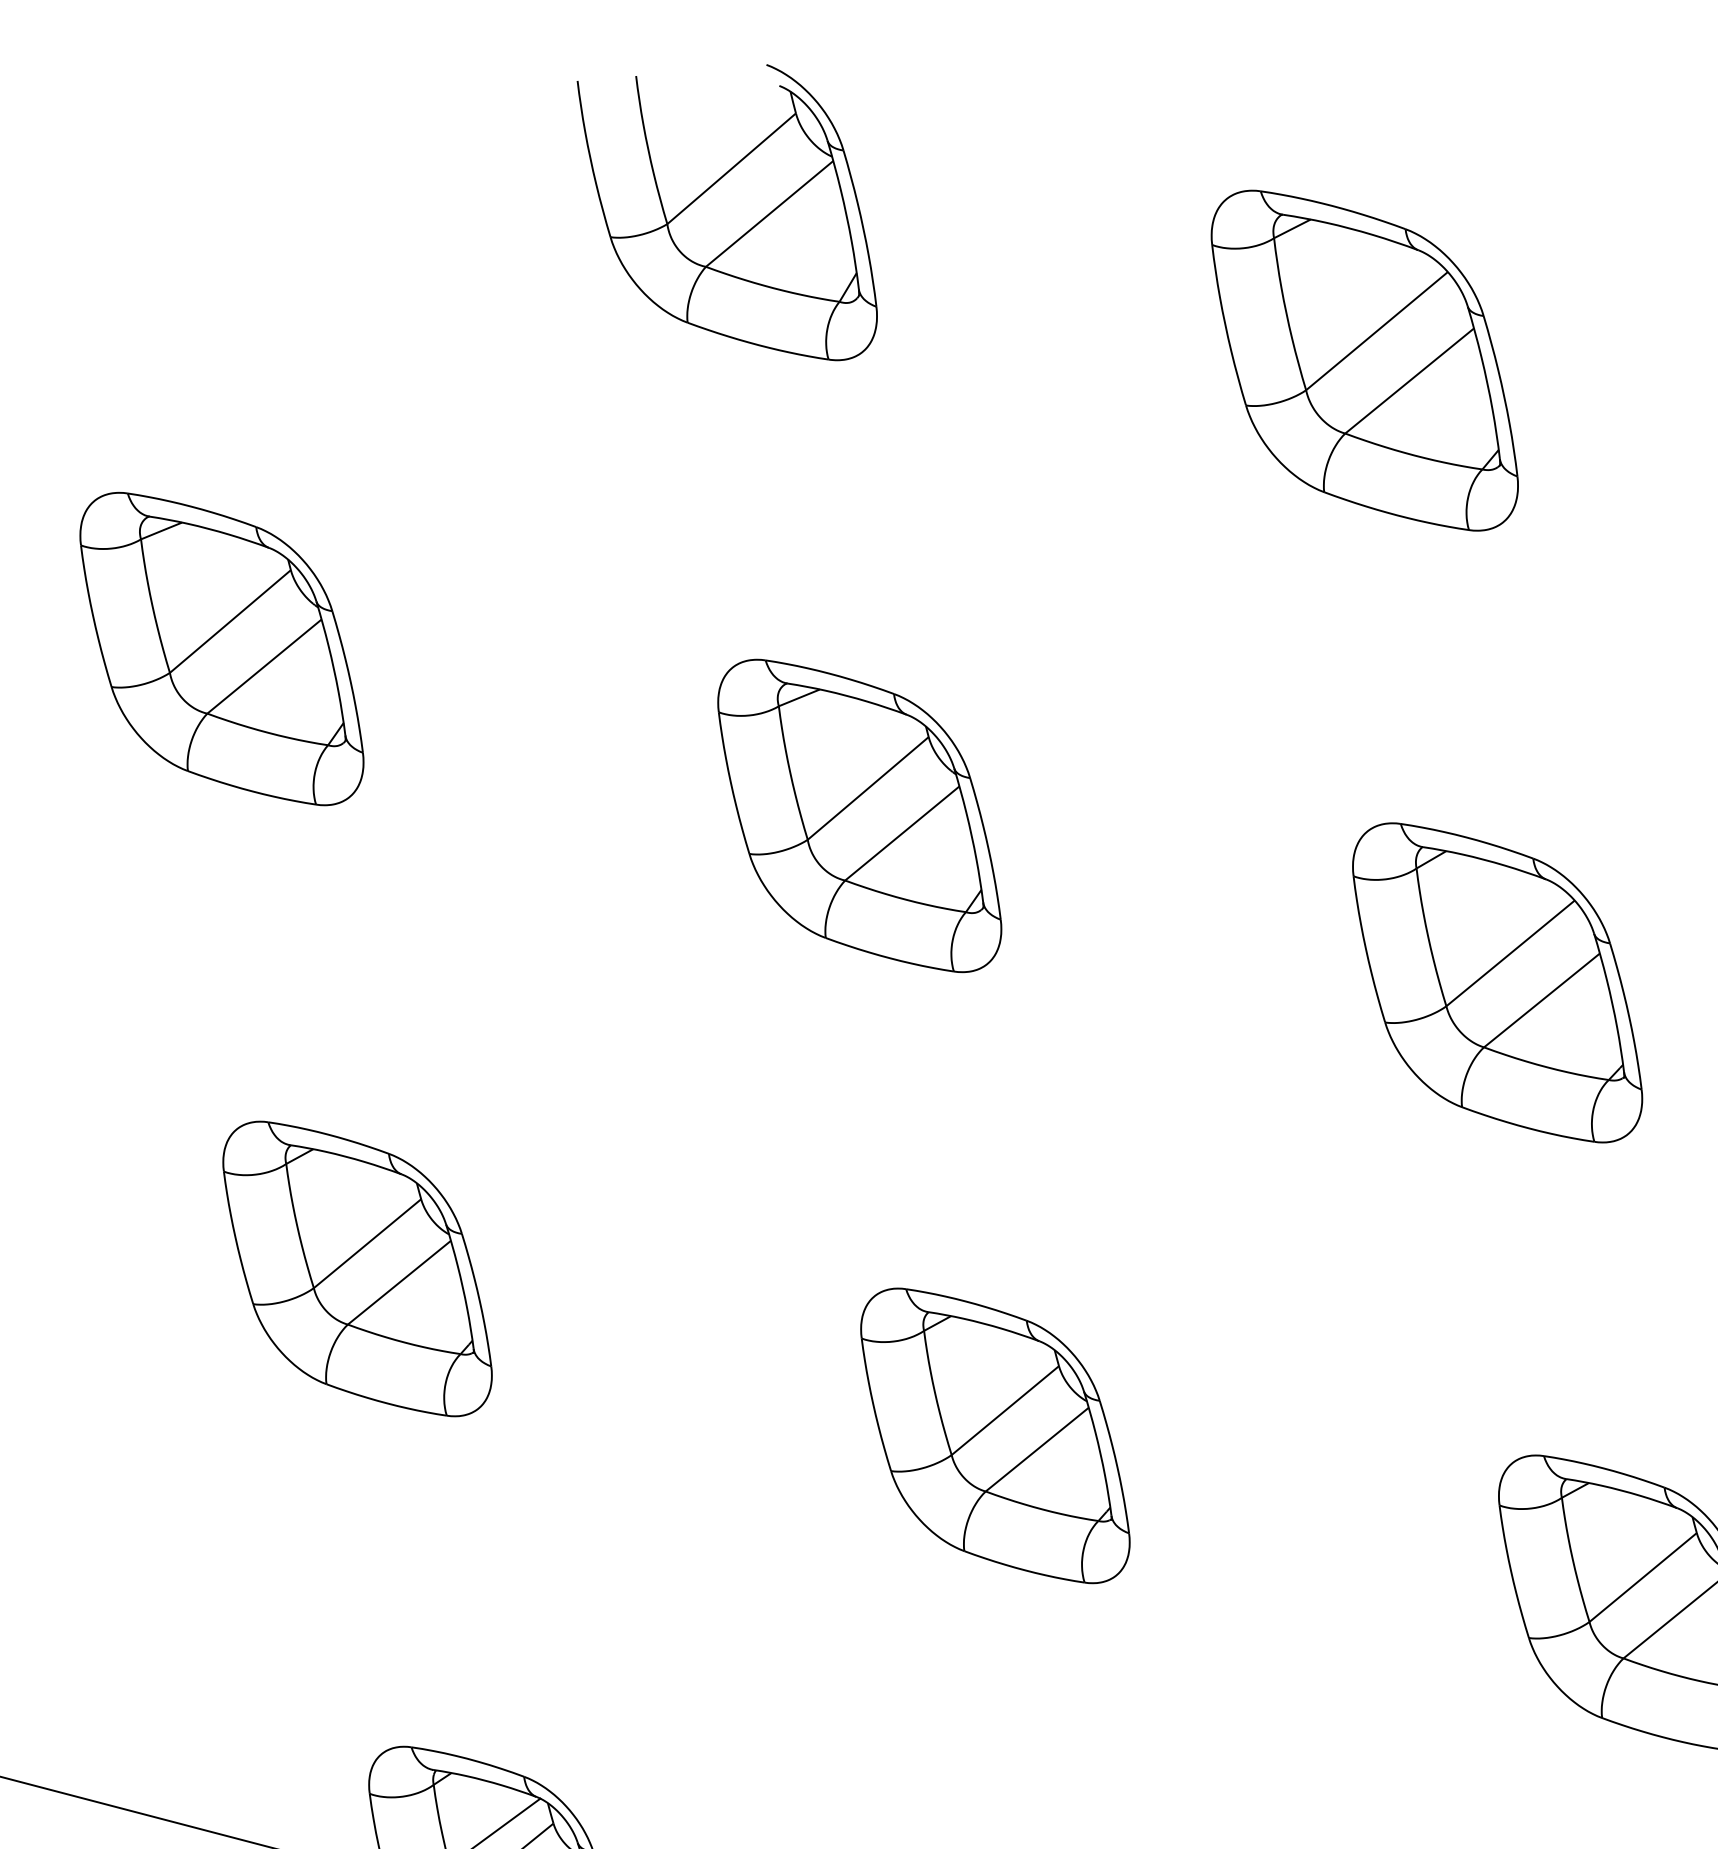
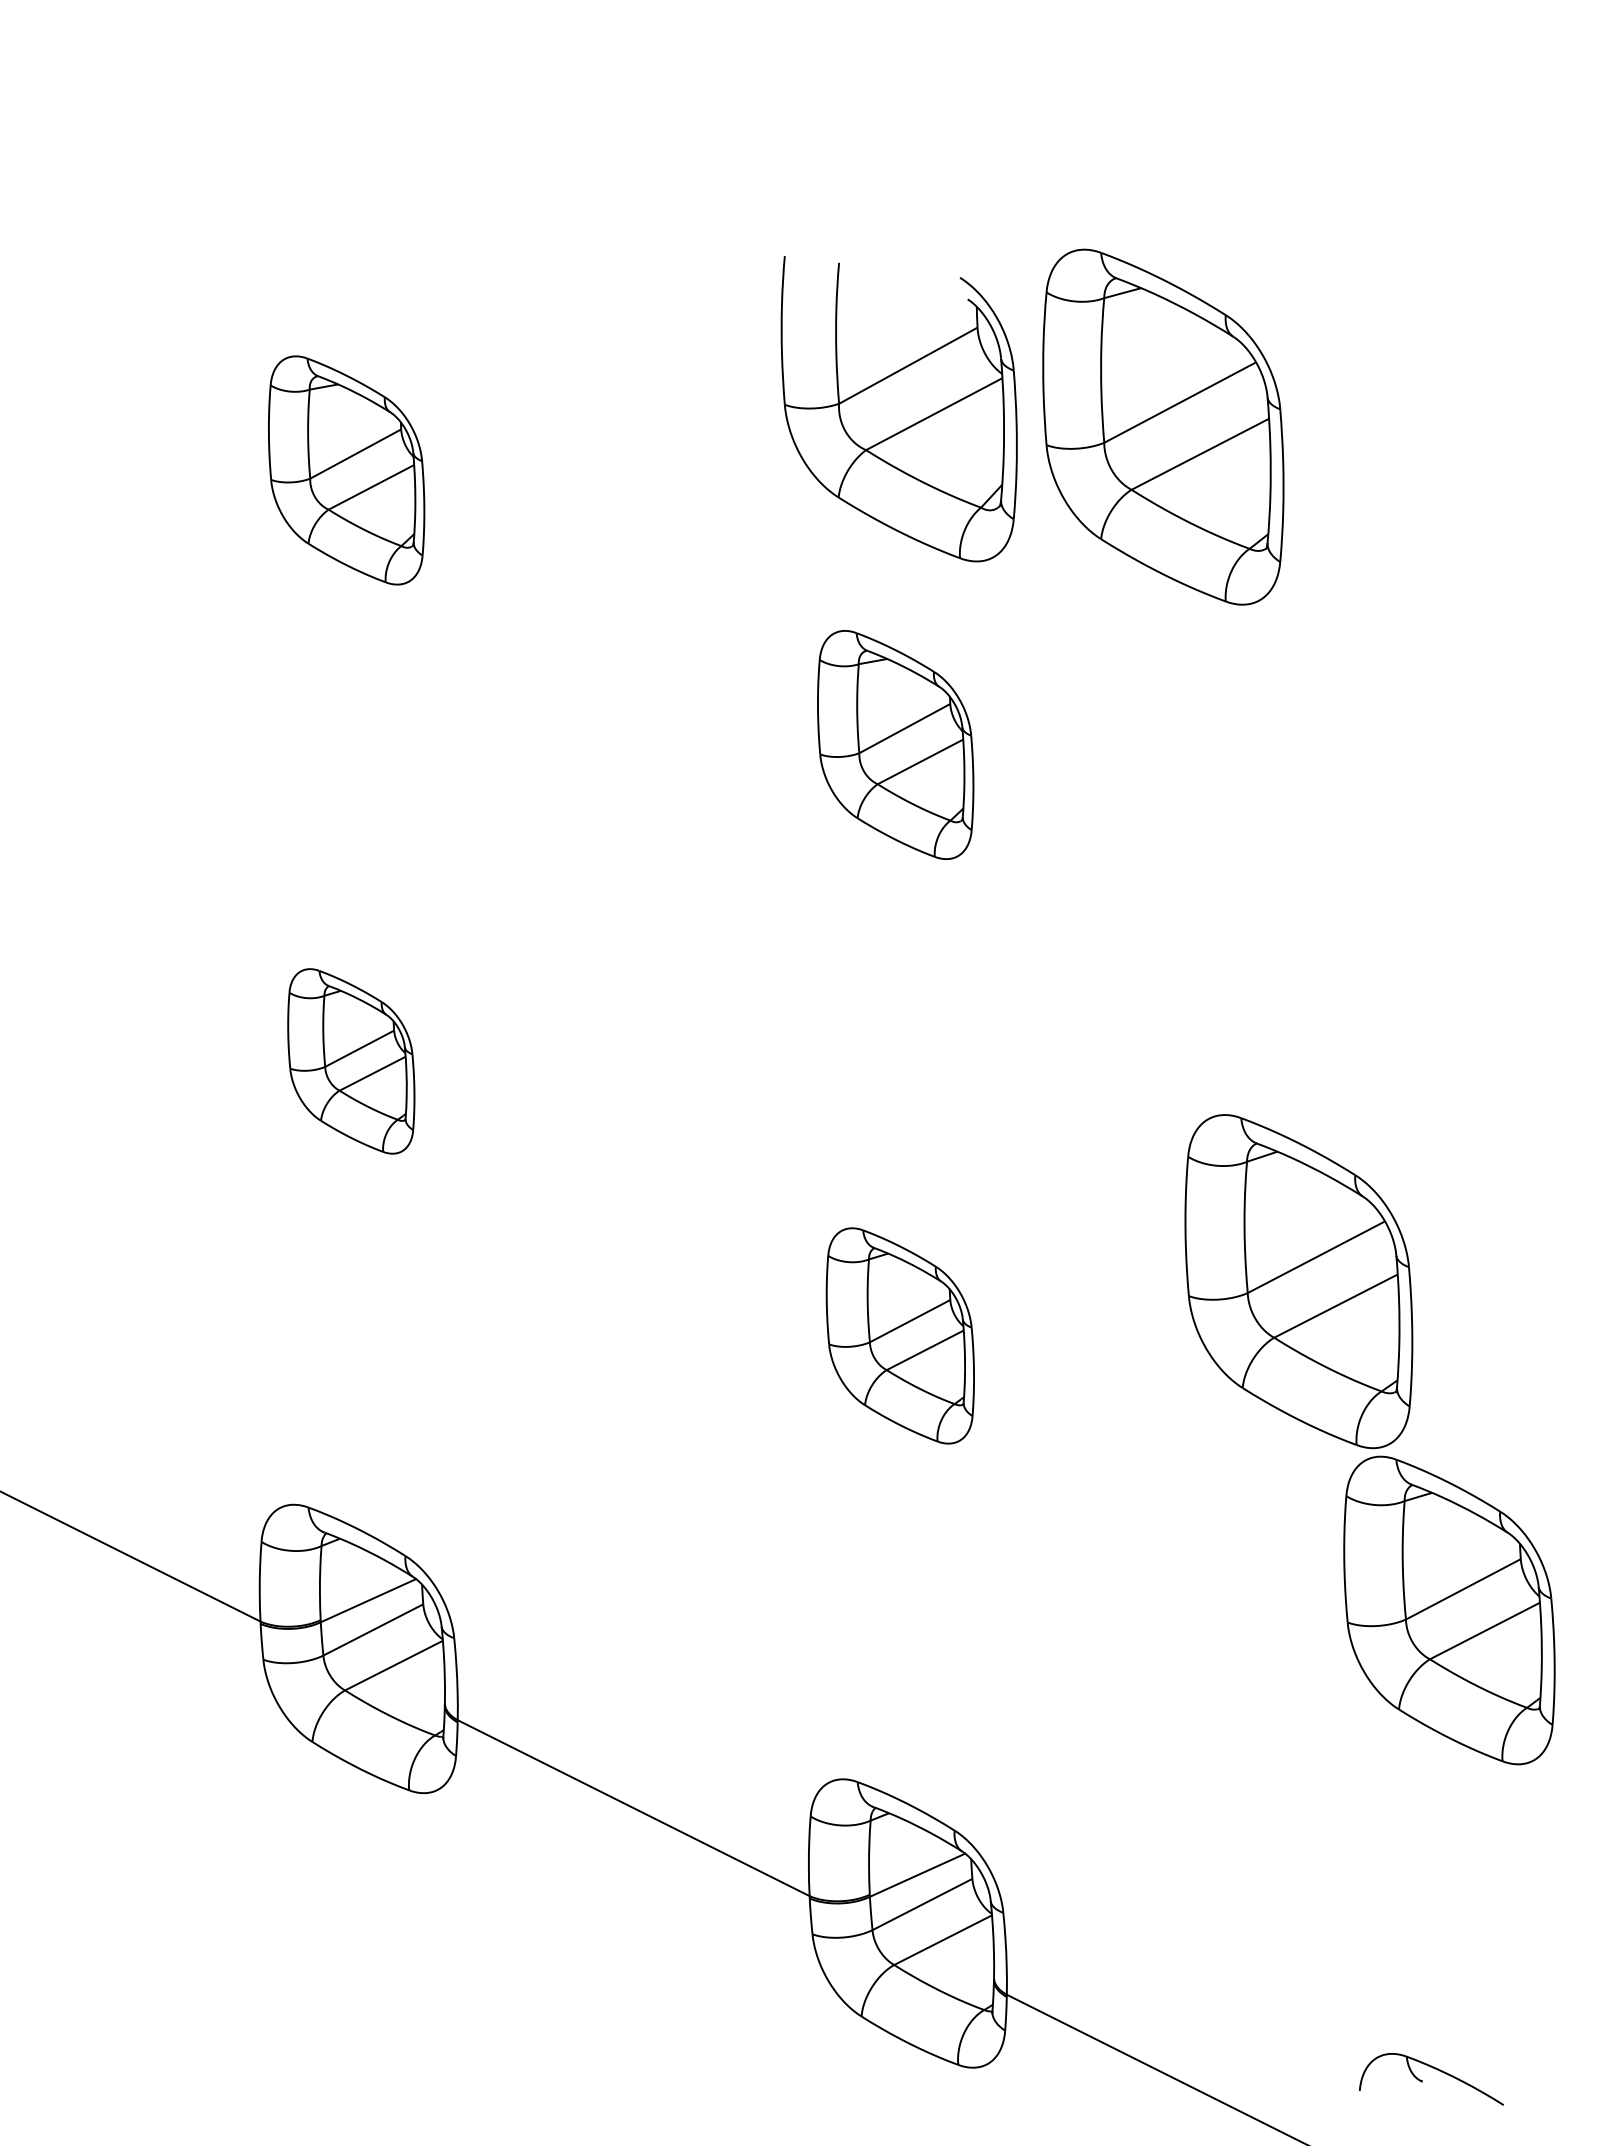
part: (731, 216) -> (898, 409), moved
part: (1364, 359) -> (1163, 426), moved
part: (221, 649) -> (346, 470), size x0.7
part: (859, 815) -> (895, 744), size x0.7
part: (1497, 982) -> (1298, 1281), moved
part: (357, 1269) -> (351, 1061), size x0.6
part: (995, 1435) -> (900, 1335), size x0.7

